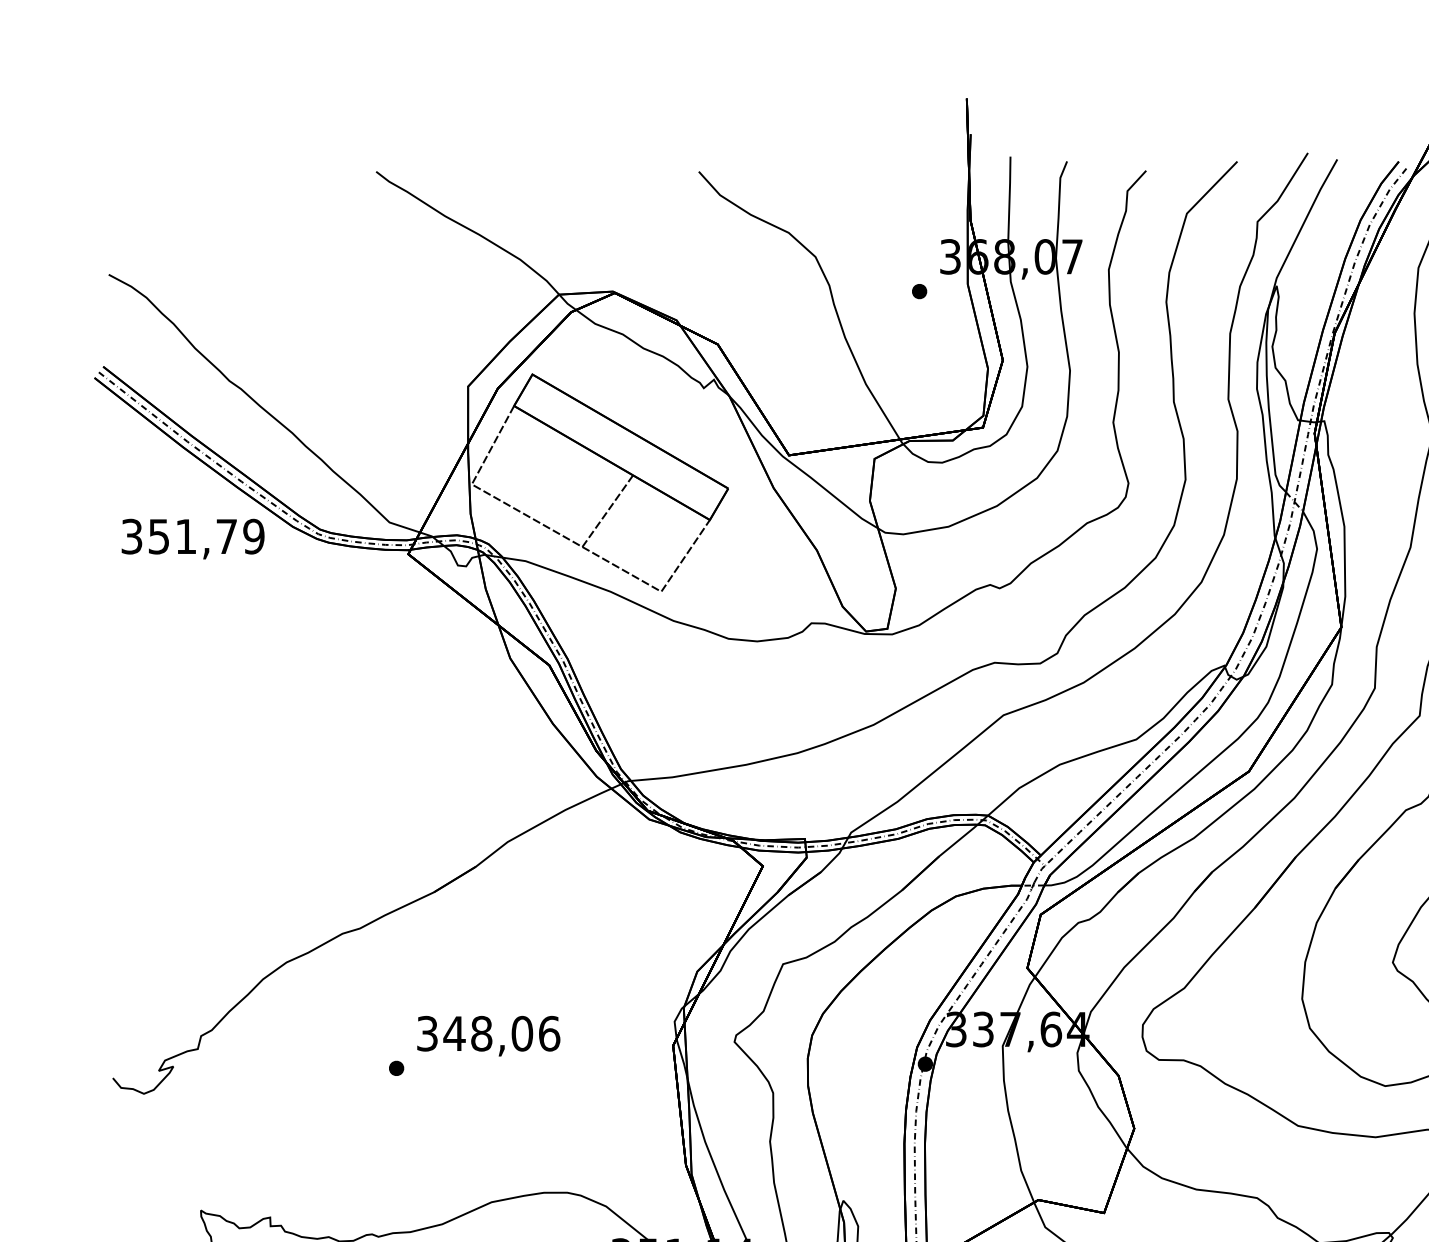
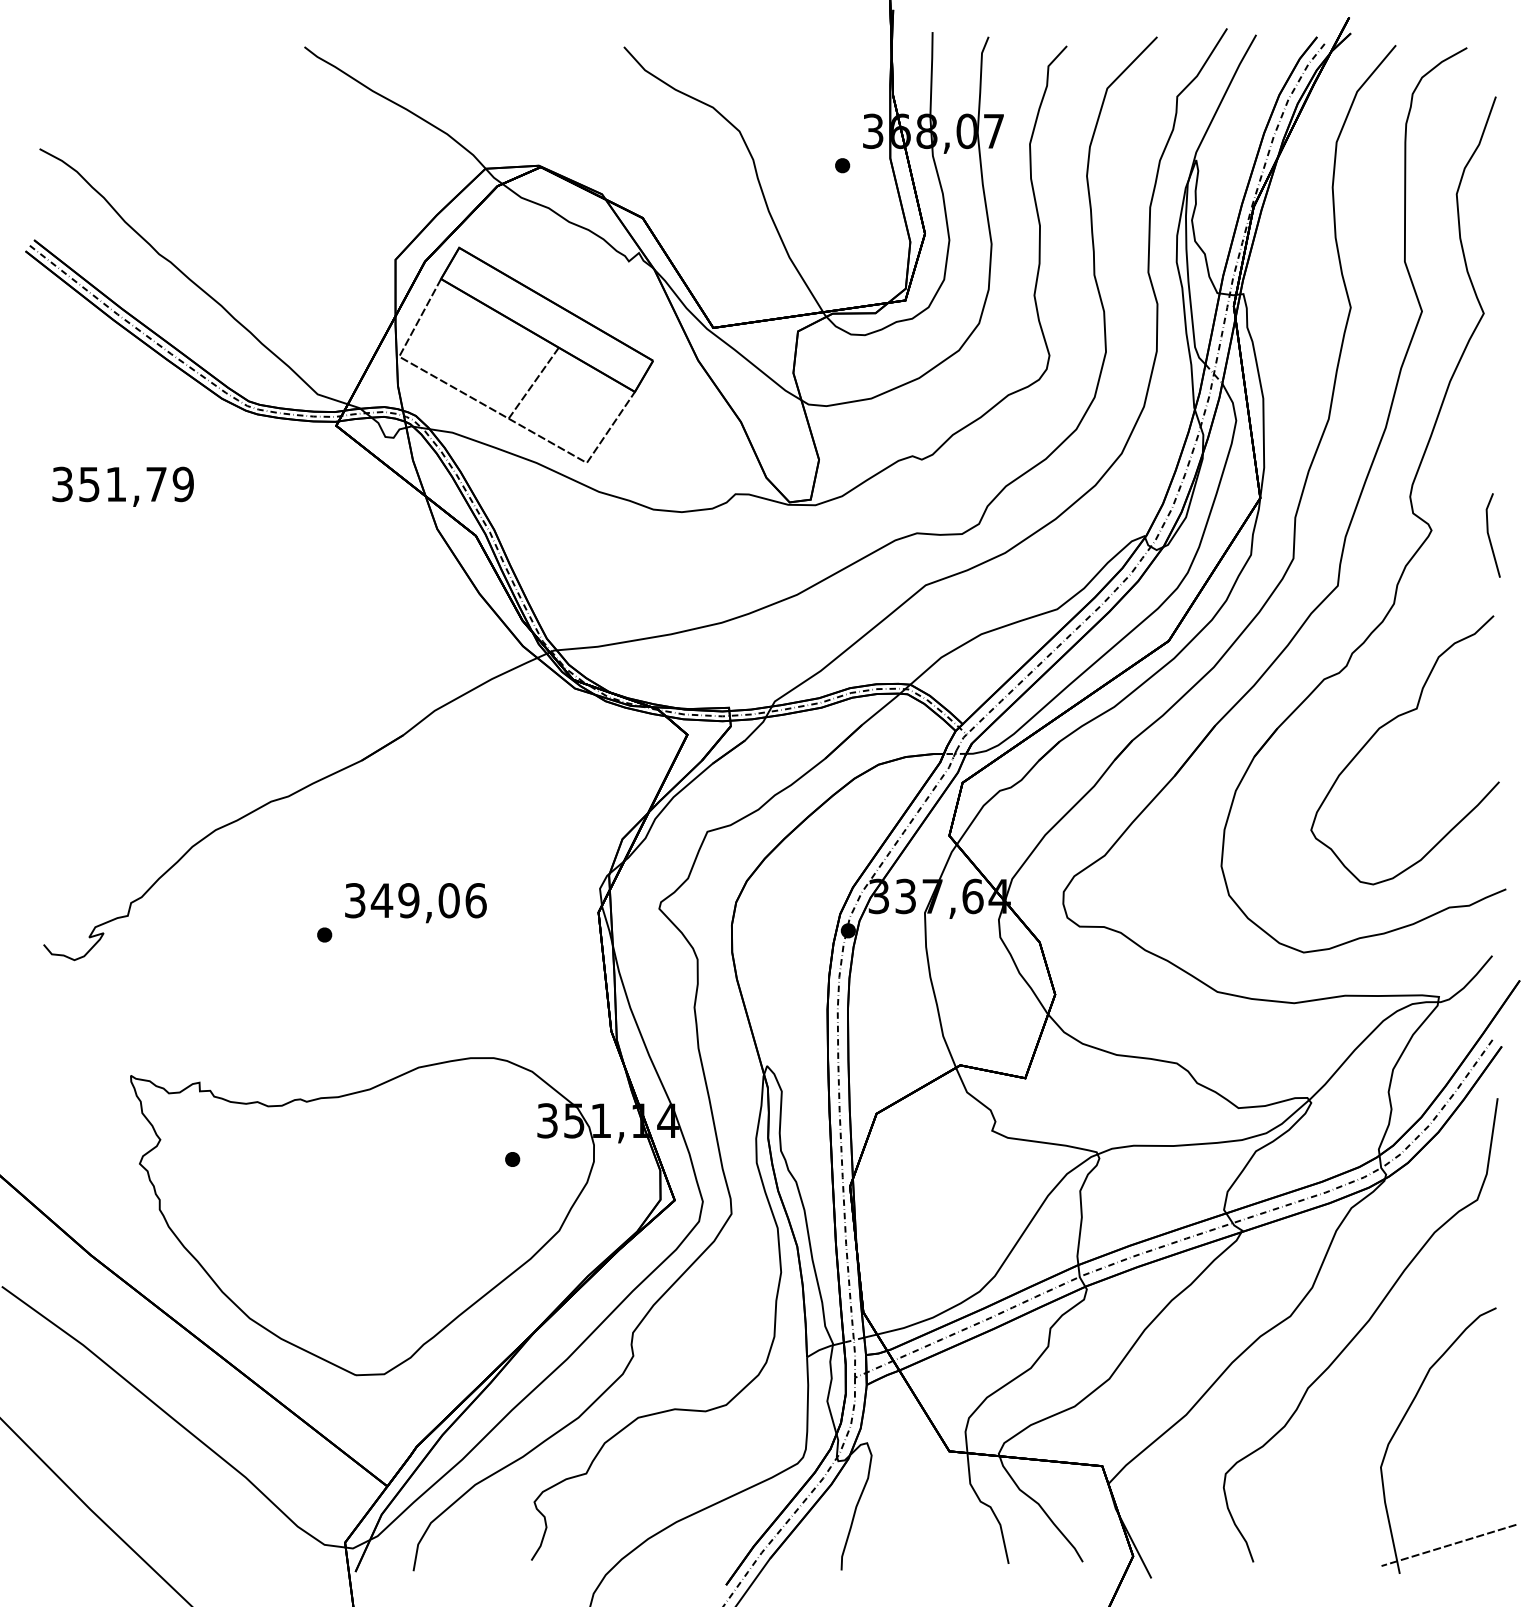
text: (192, 538) -> (122, 486), moved
text: (481, 1033) -> (408, 900), 348,06 -> 349,06

